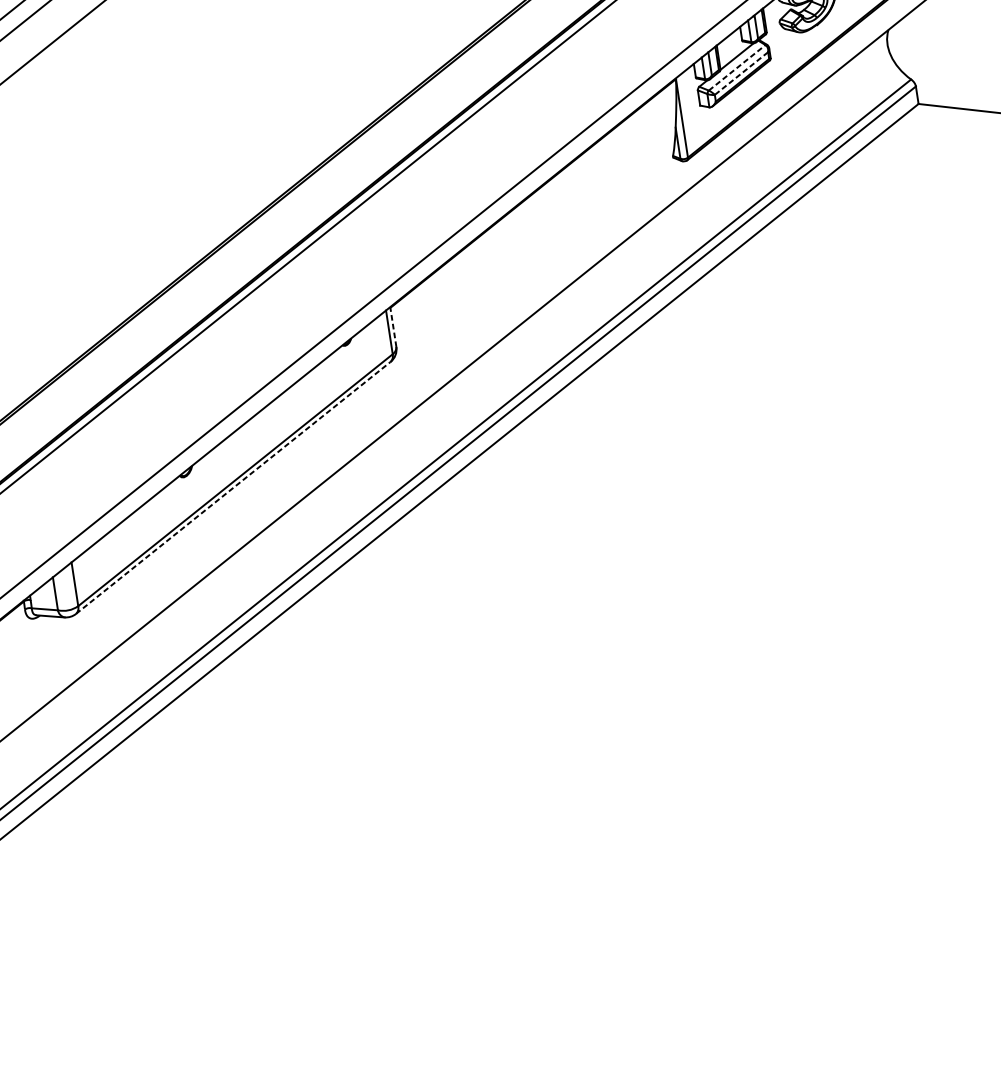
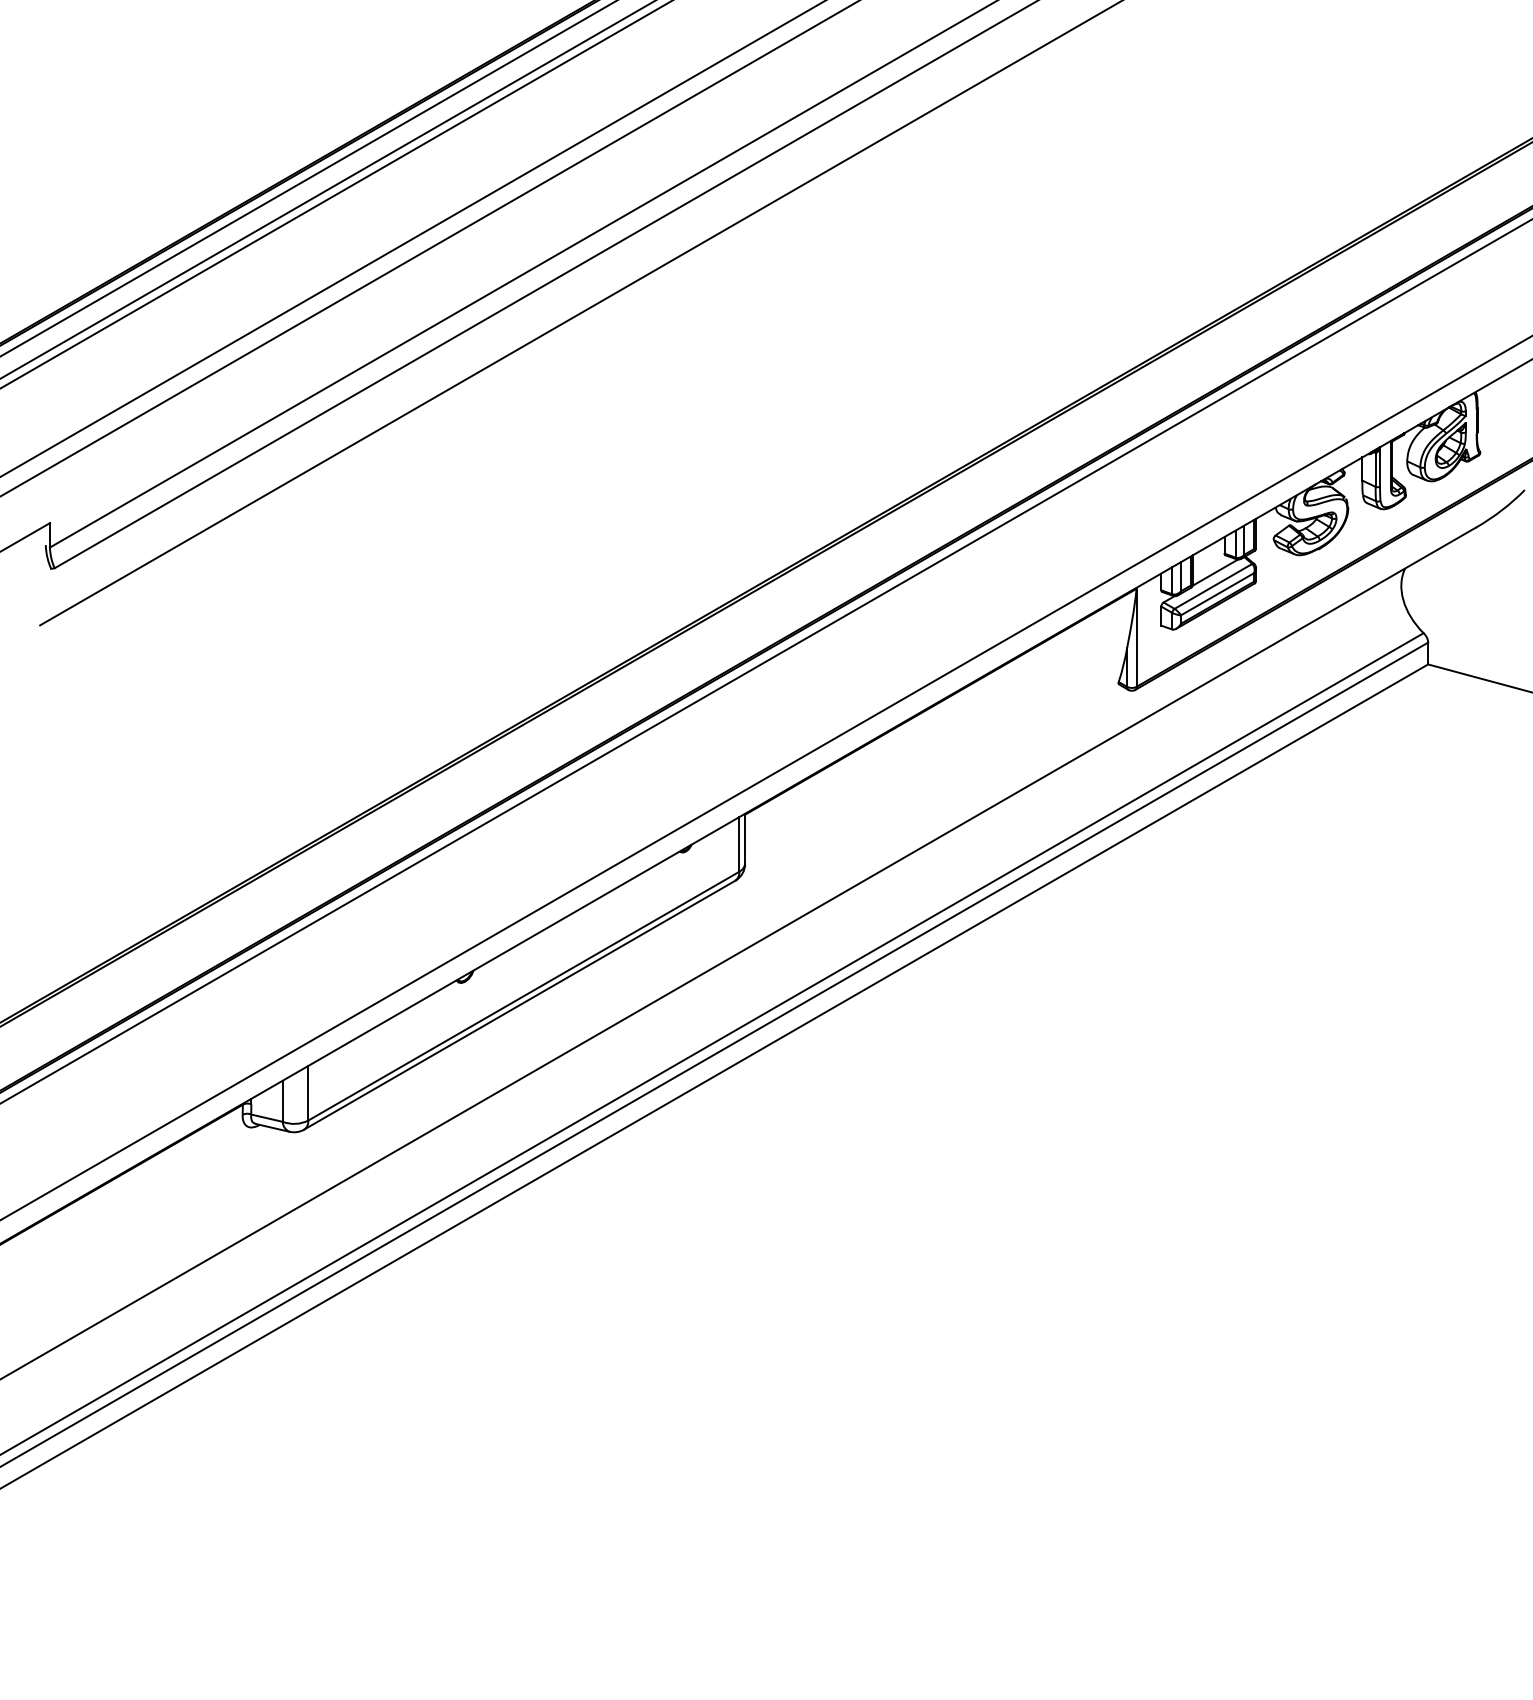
line: (737, 67) -> (1213, 586), dashed -> solid
line: (741, 73) -> (1217, 594), dashed -> solid
line: (393, 326) -> (745, 838), dashed -> solid
line: (233, 488) -> (519, 1005), dashed -> solid

